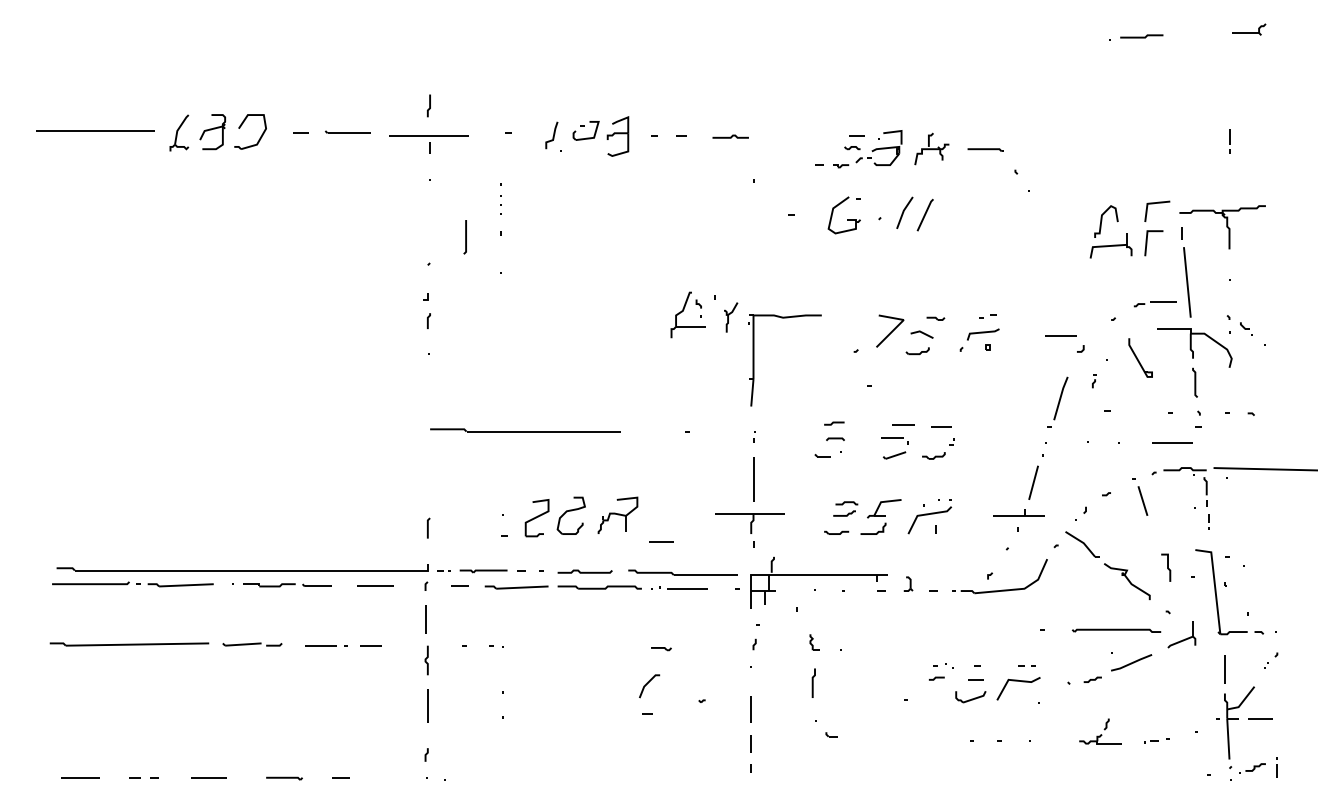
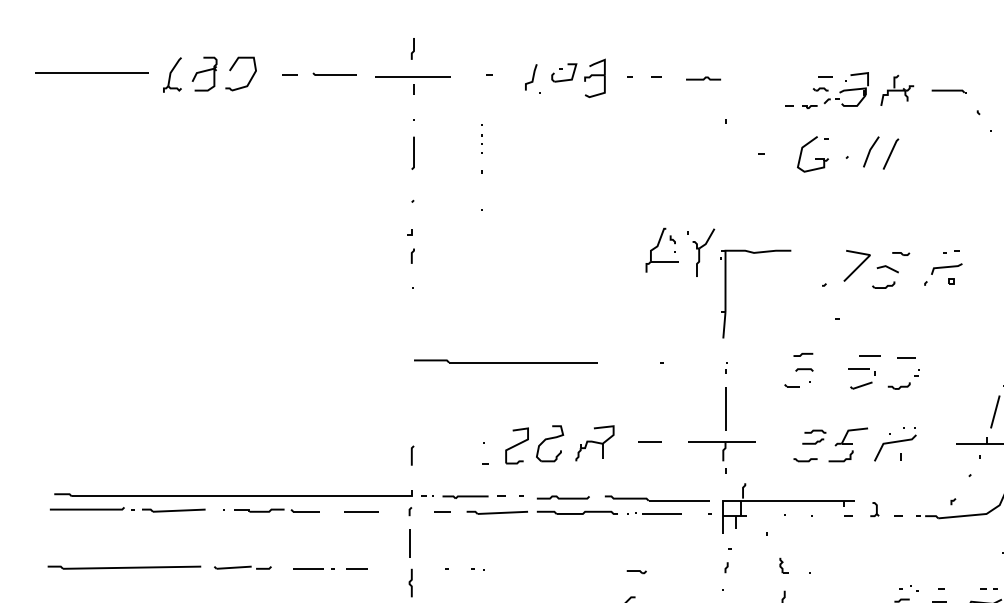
line: (465, 237) -> (413, 153), moved
part: (730, 317) -> (703, 252), size x1.67
line: (661, 541) -> (649, 441), moved

